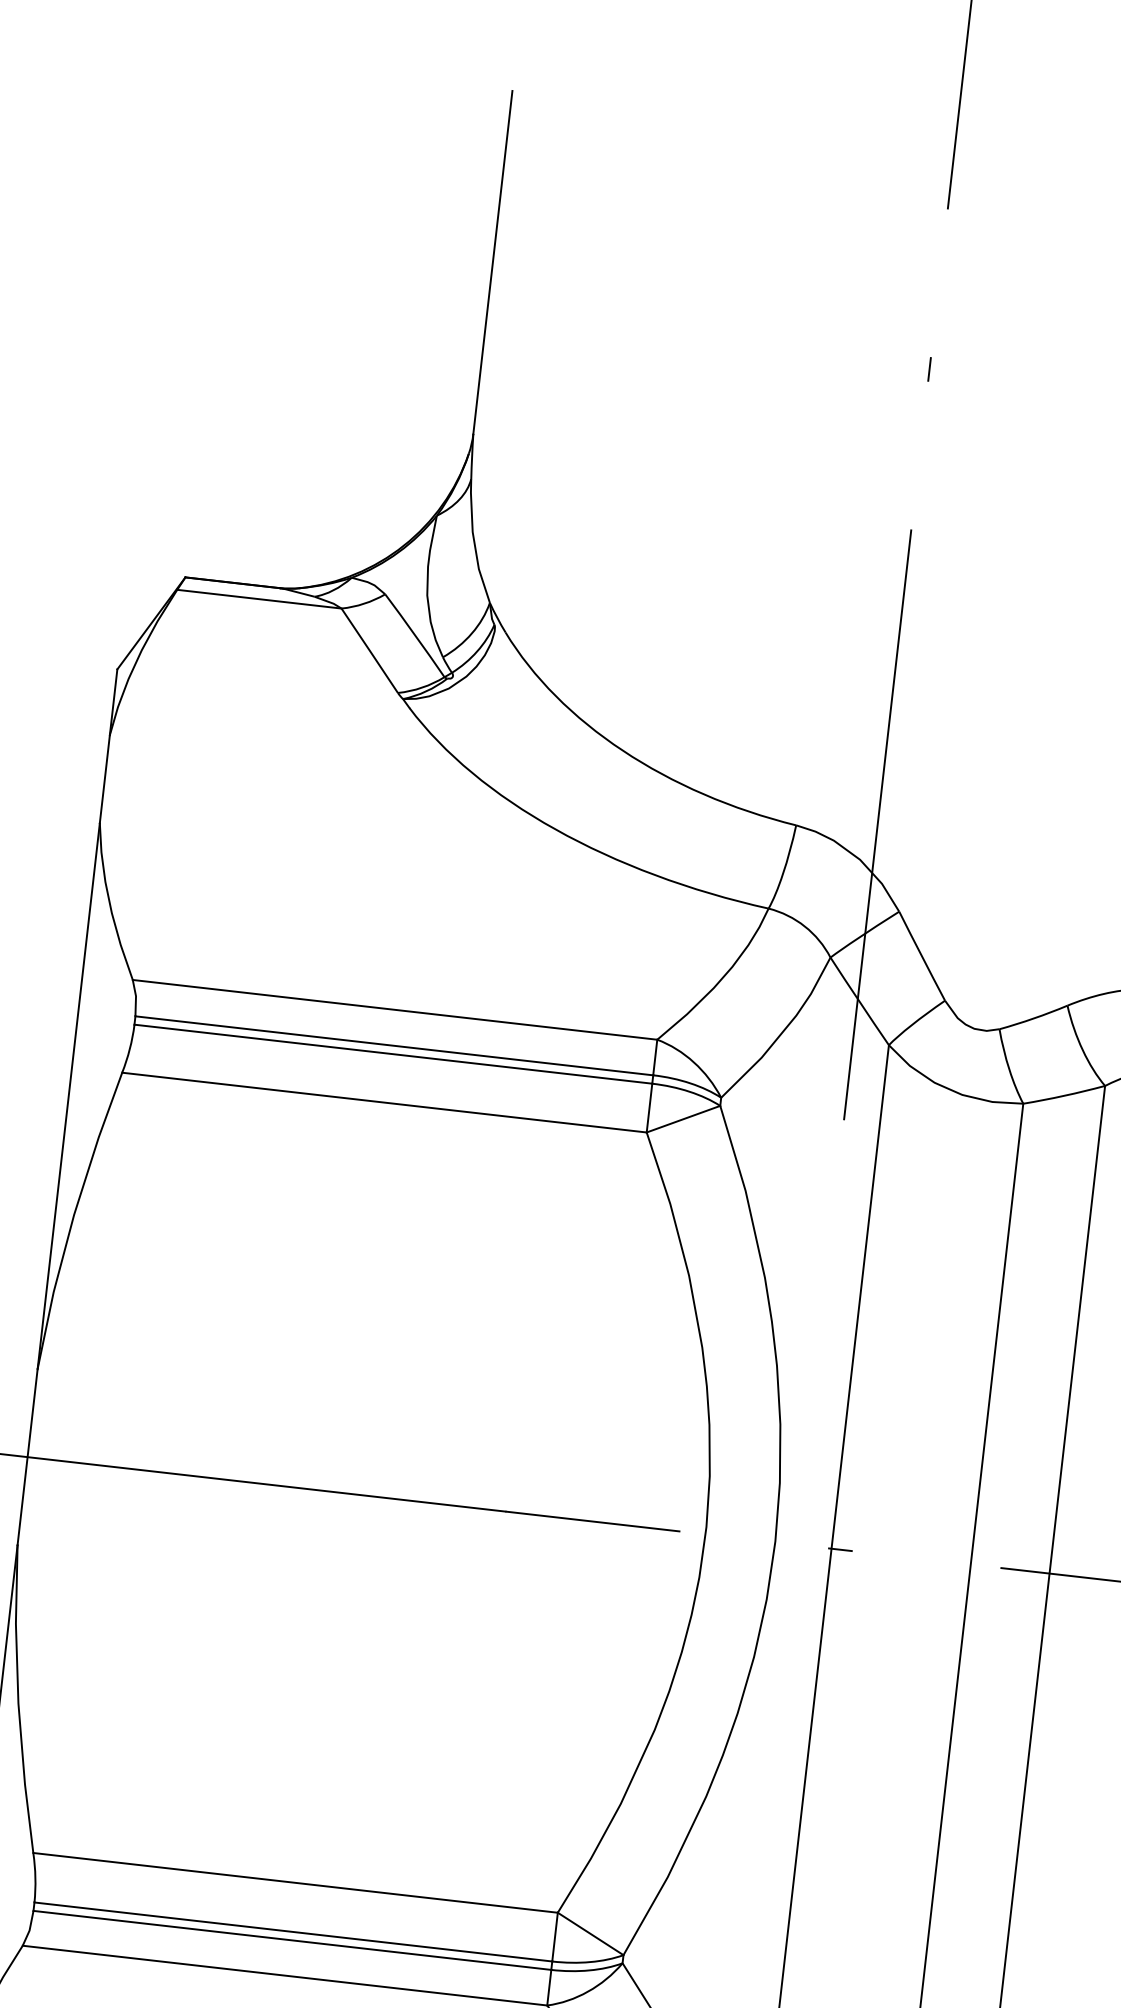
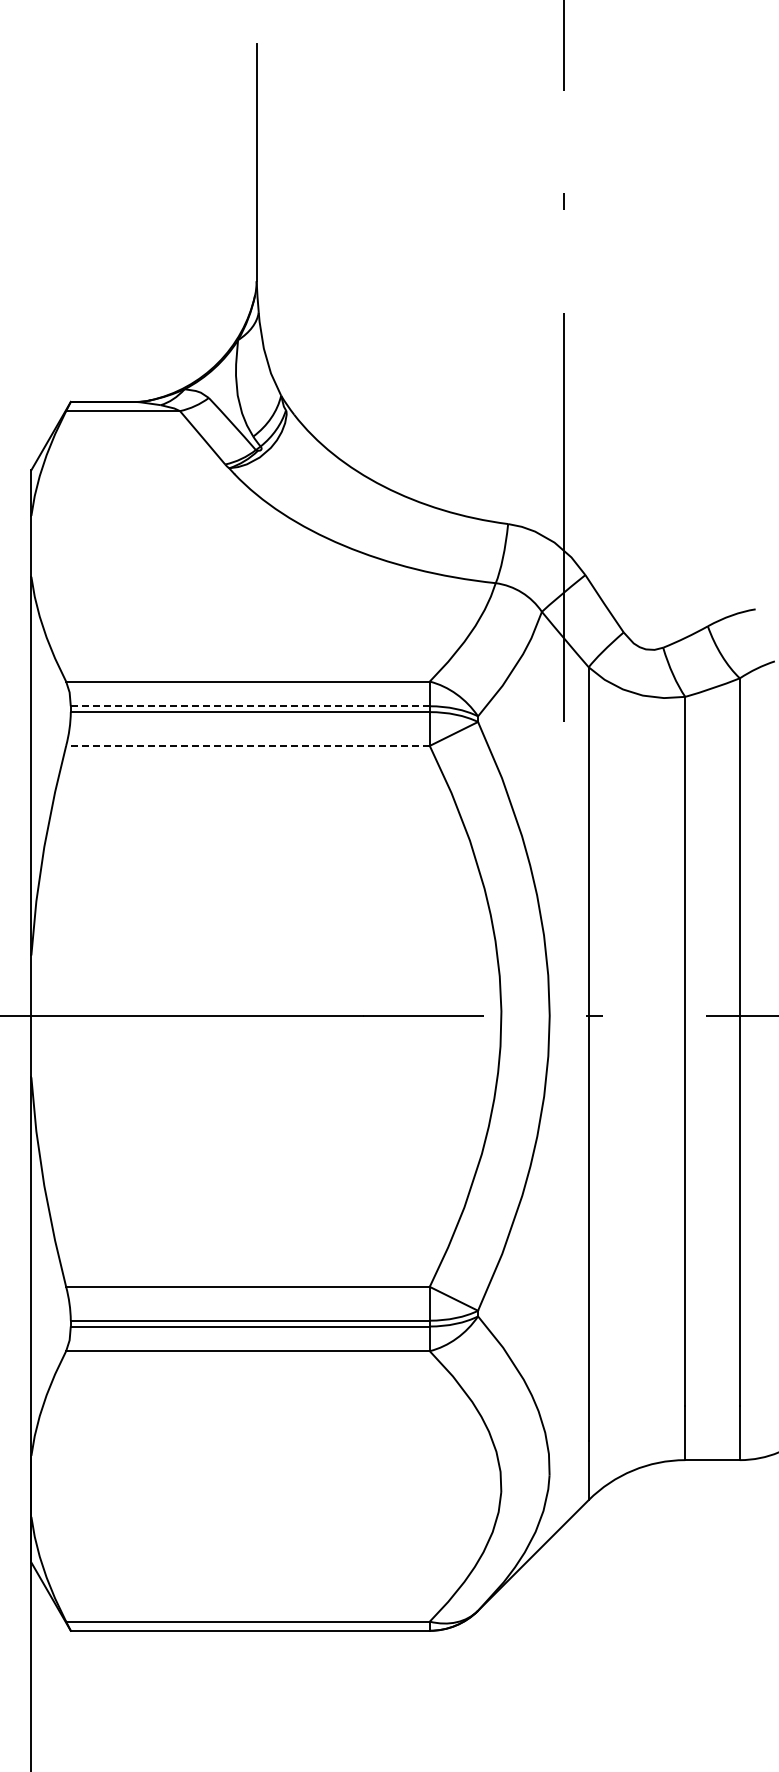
line: (393, 1045) -> (249, 706), solid -> dashed
line: (383, 1101) -> (247, 745), solid -> dashed

